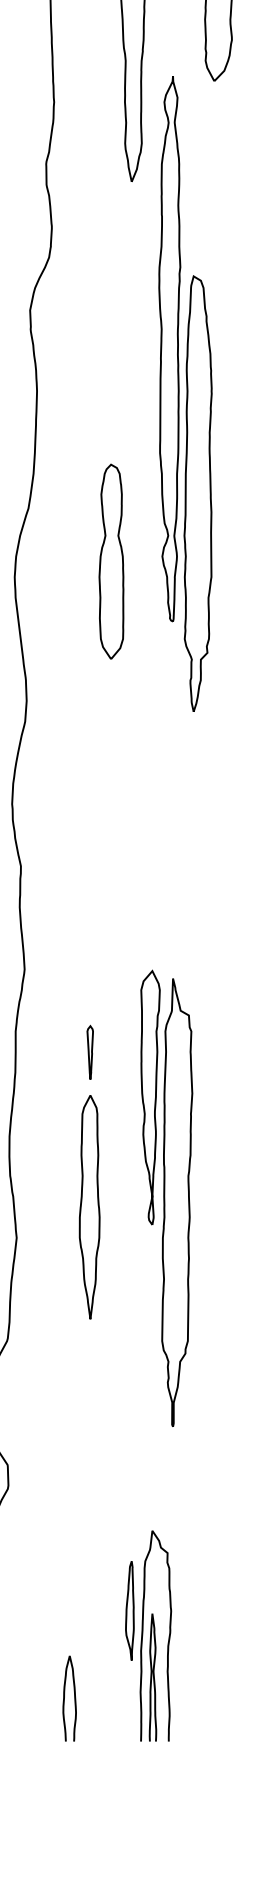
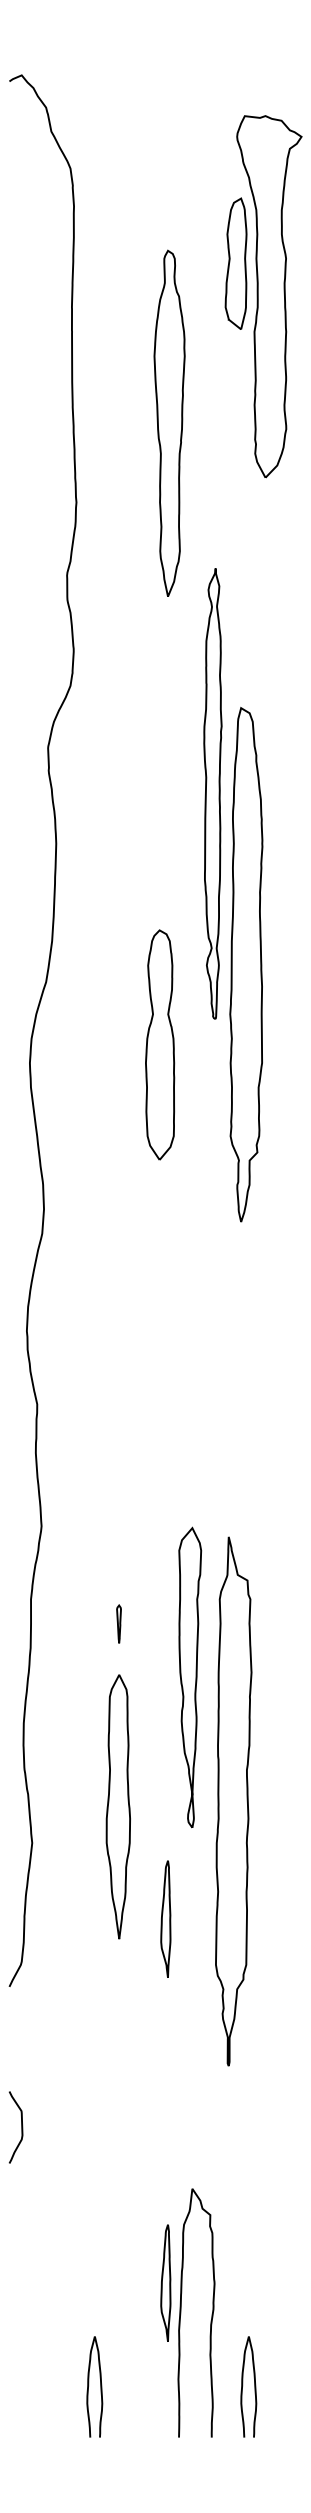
part: (169, 348) -> (212, 793), size x0.7
part: (111, 561) -> (160, 1044), moved
part: (89, 1051) -> (118, 1623), size x0.6
part: (177, 1202) -> (233, 1801), moved
part: (129, 1301) -> (165, 1918), added
curve: (151, 1677) -> (191, 2361), removed
curve: (195, 1697) -> (243, 2385), added

